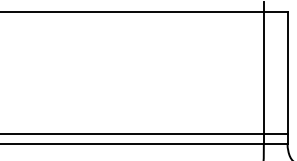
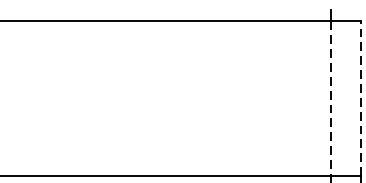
line: (287, 72) -> (361, 98), solid -> dashed
line: (263, 73) -> (330, 99), solid -> dashed

